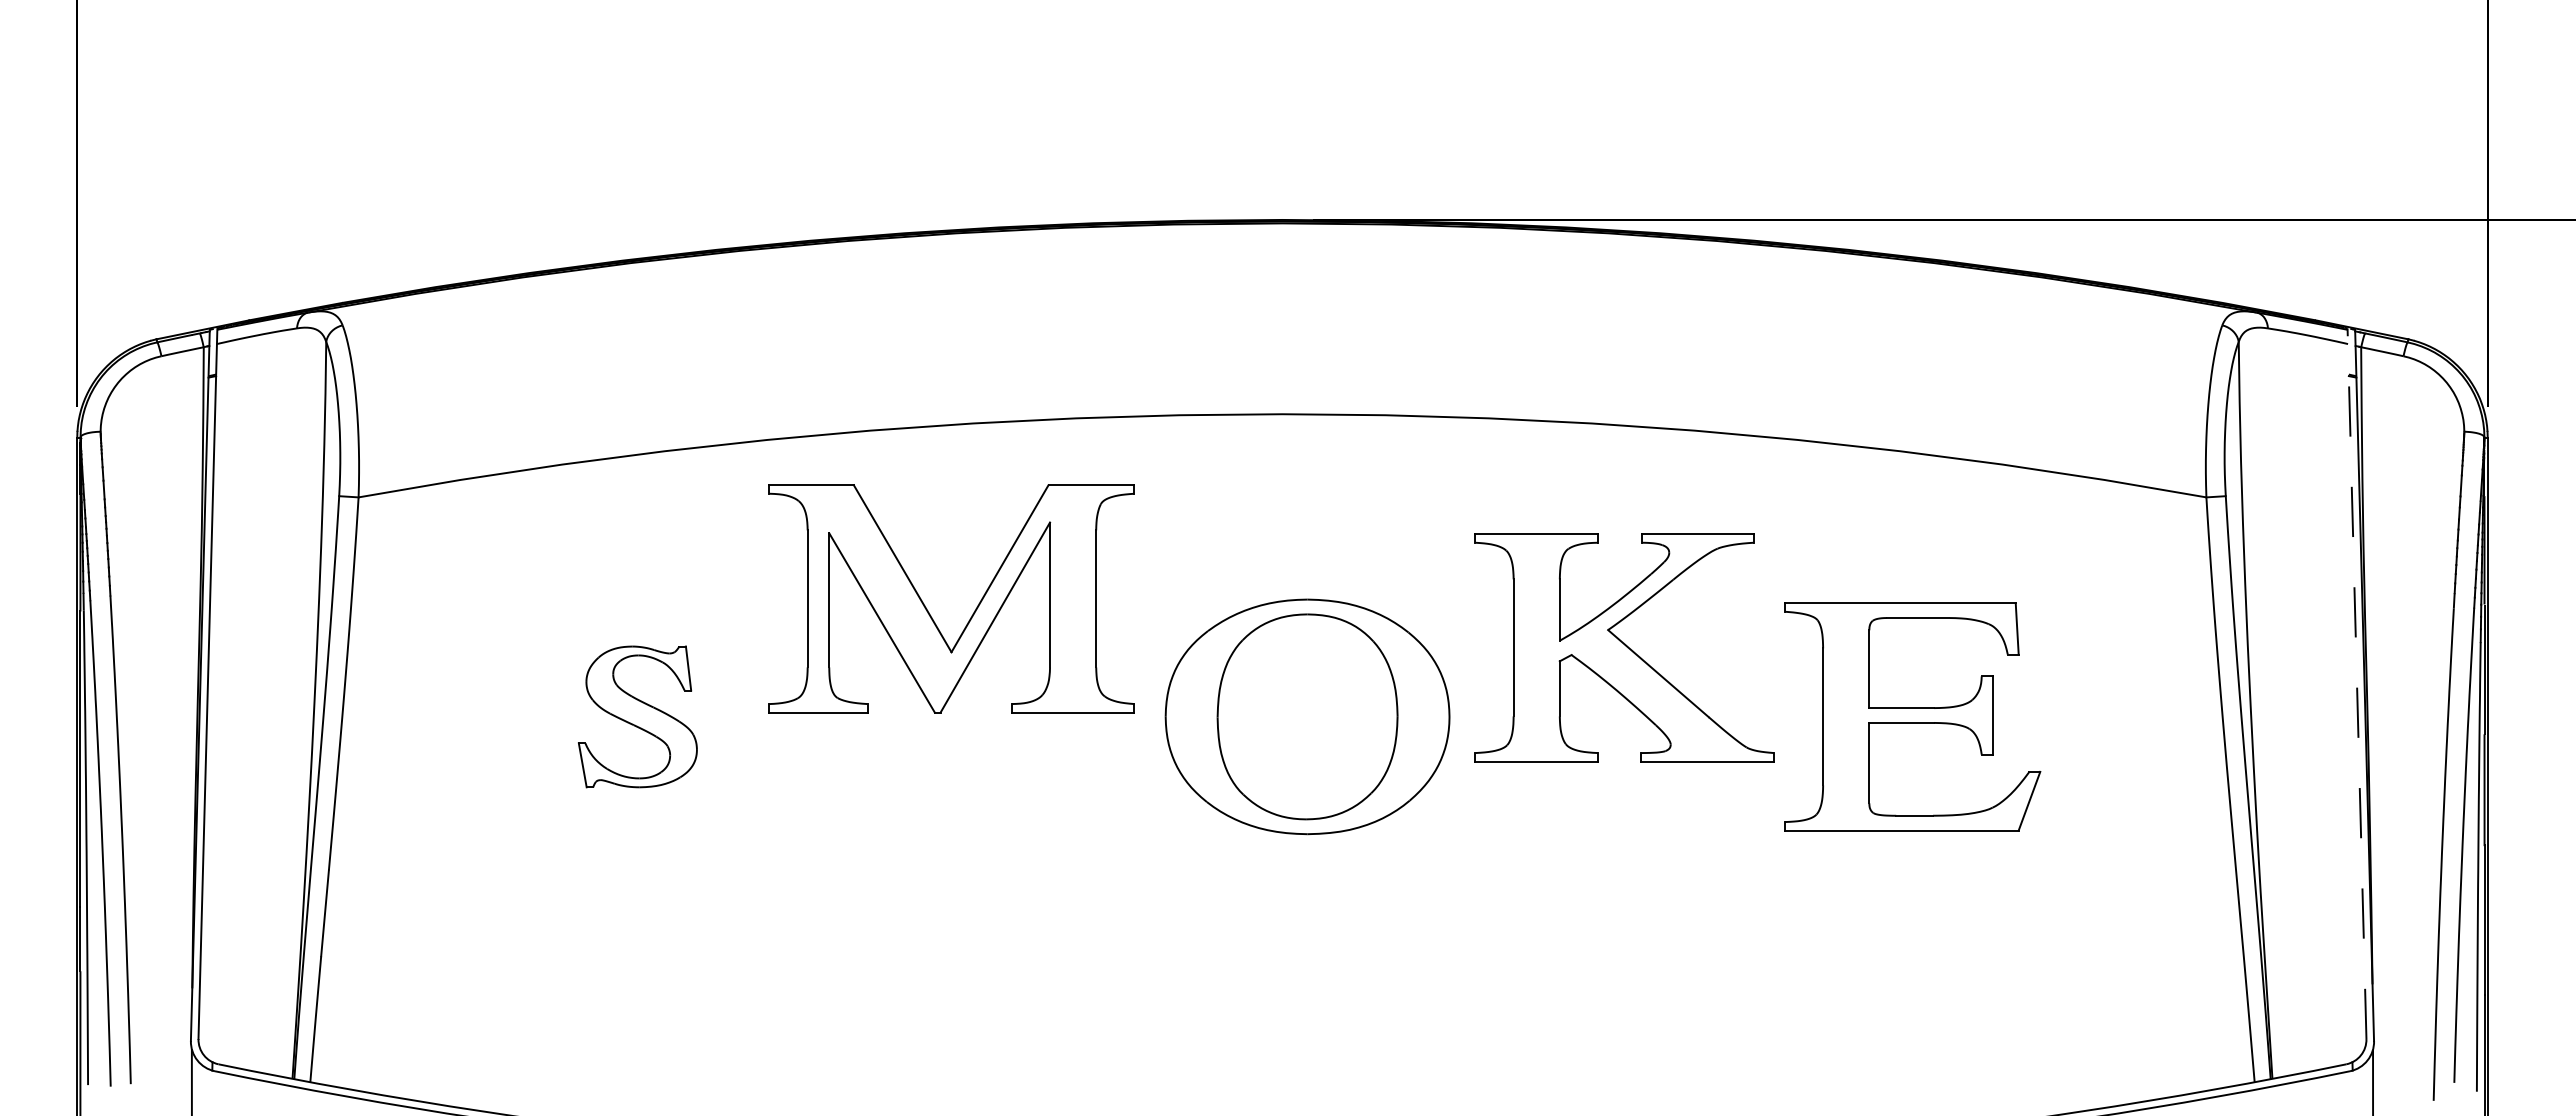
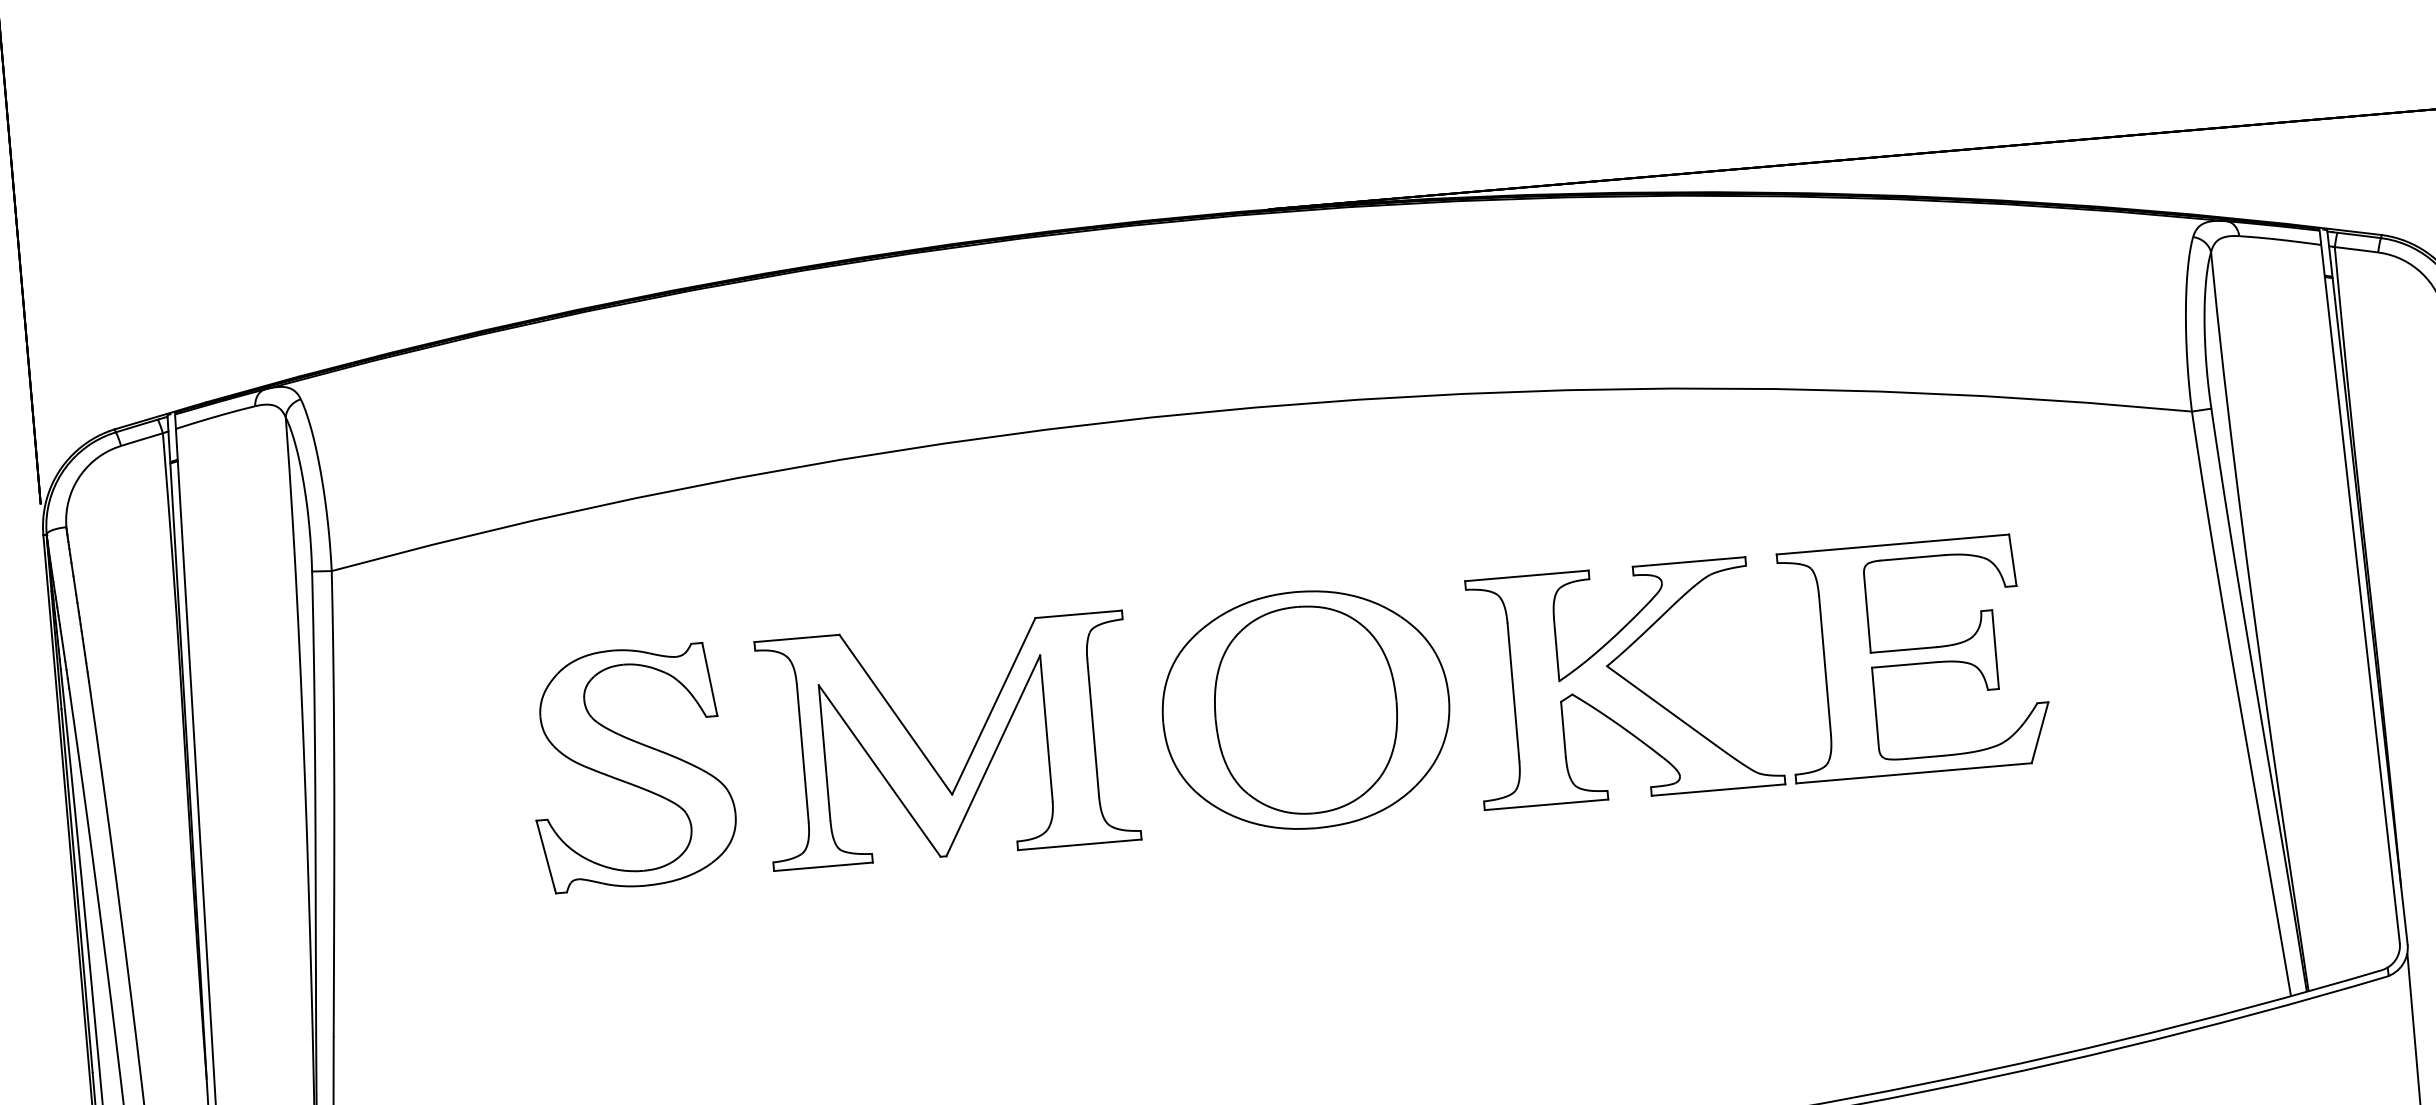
part: (972, 613) -> (969, 753), moved
part: (1624, 647) -> (1625, 682), moved
line: (2357, 683) -> (2360, 585), dashed -> solid
part: (637, 716) -> (631, 767), size x1.67

